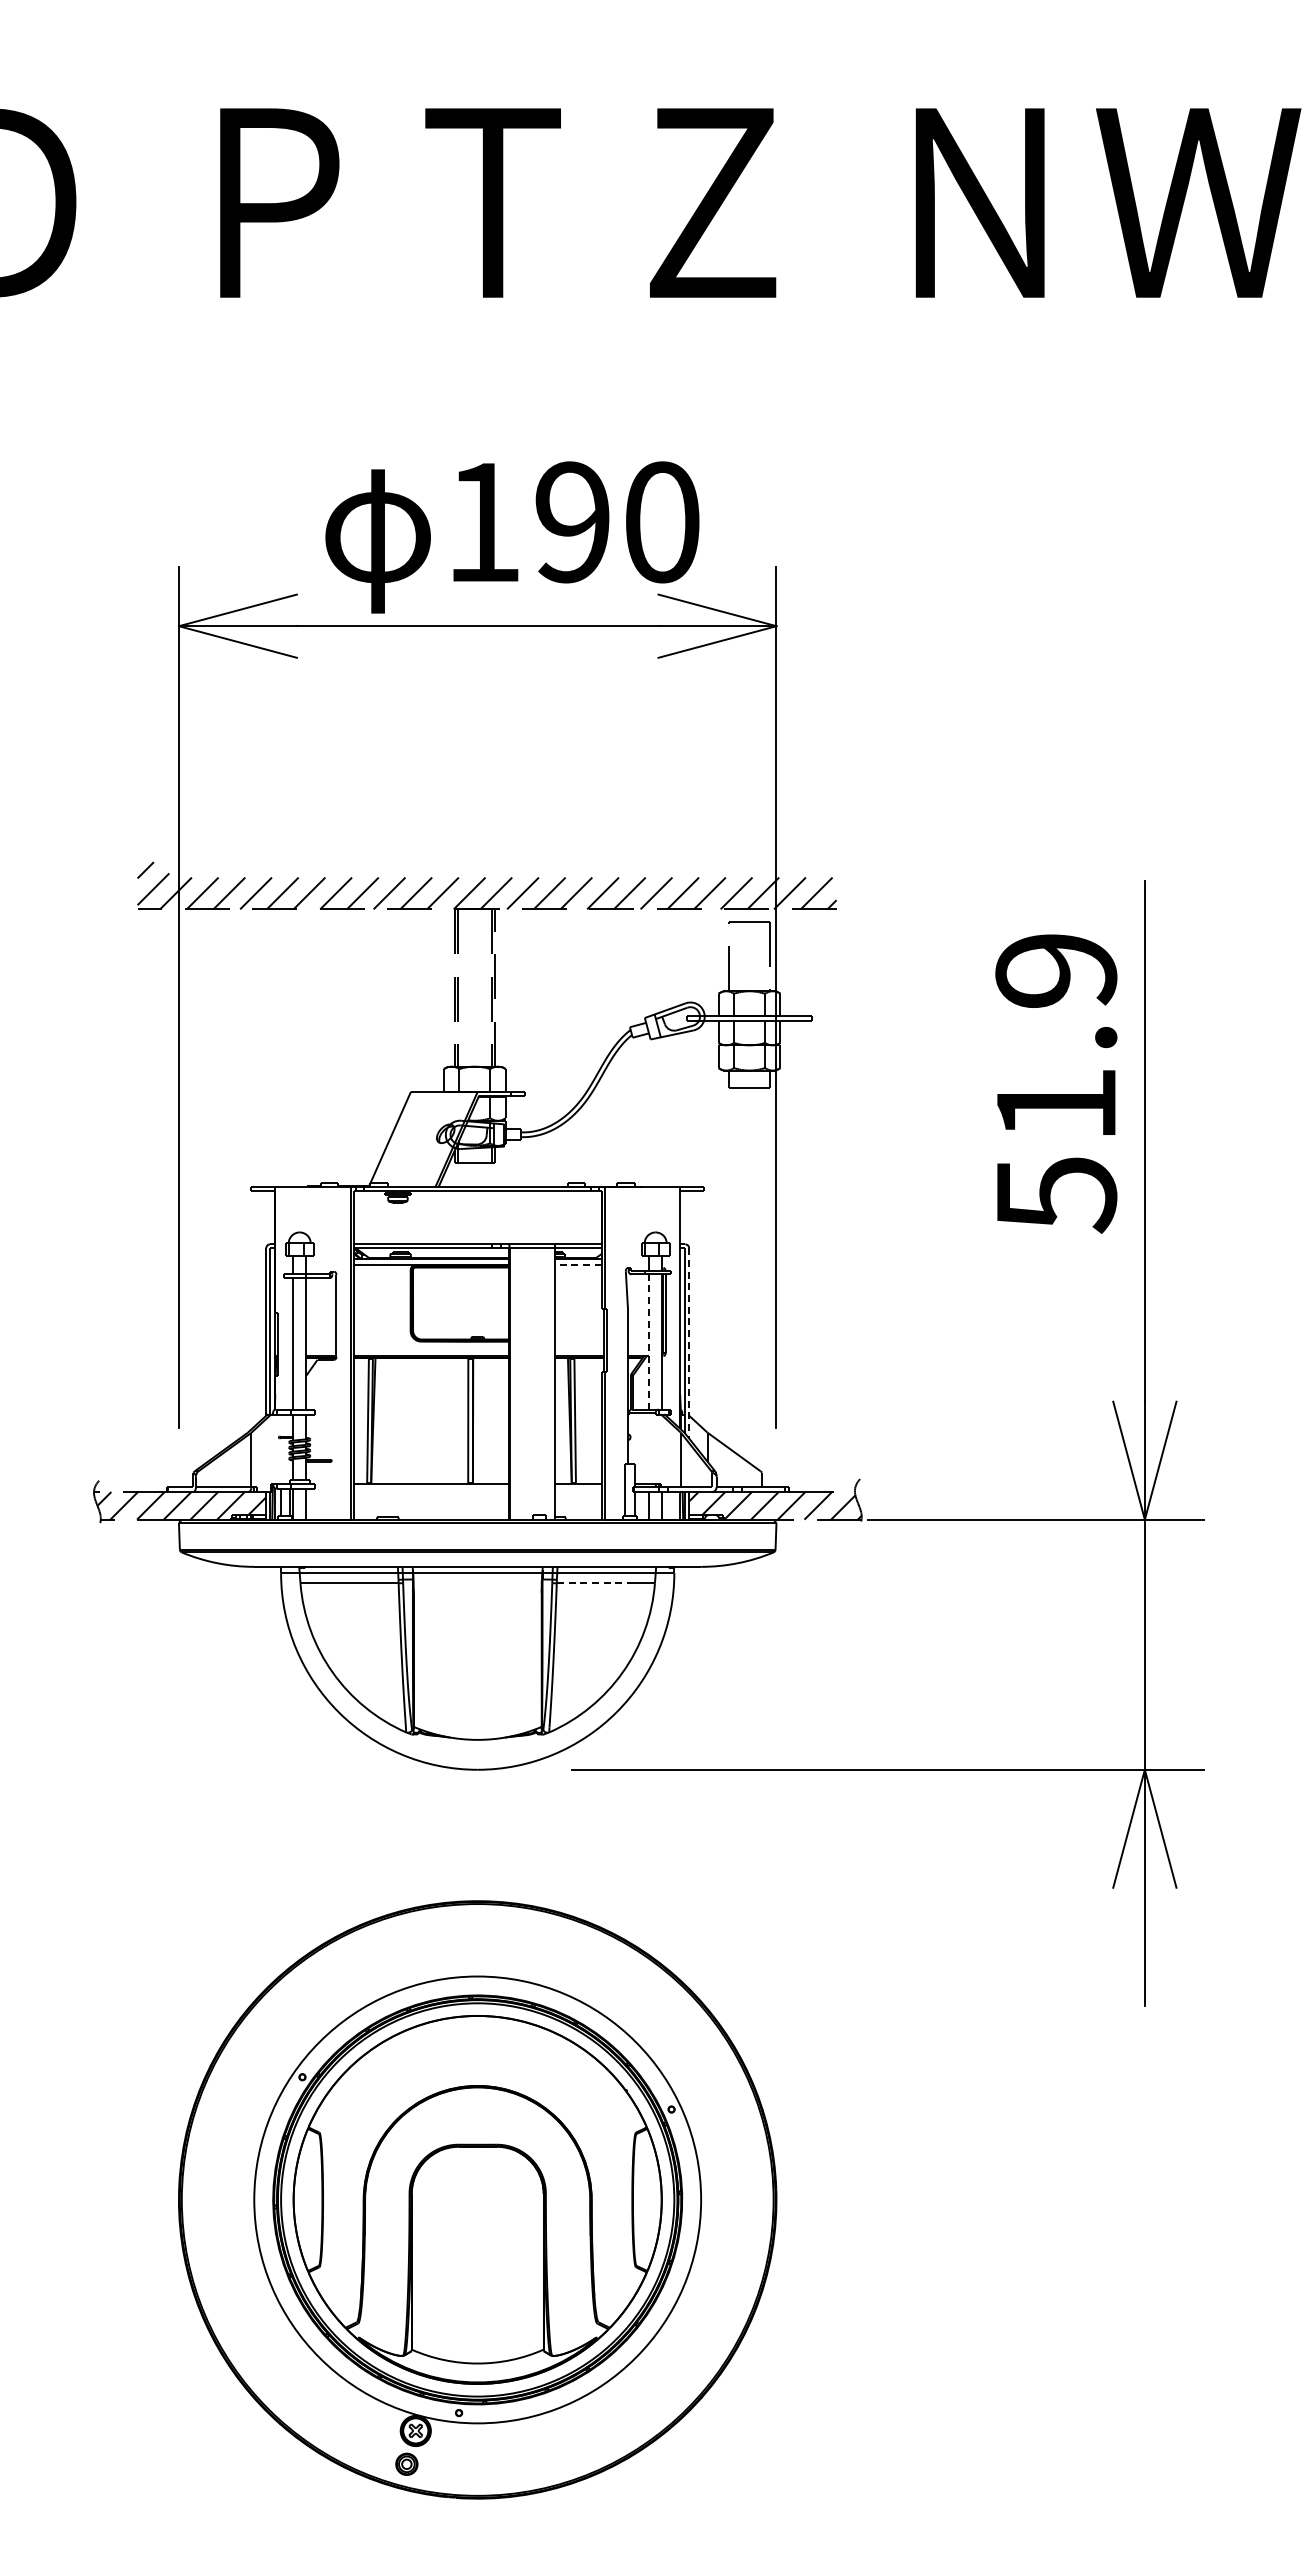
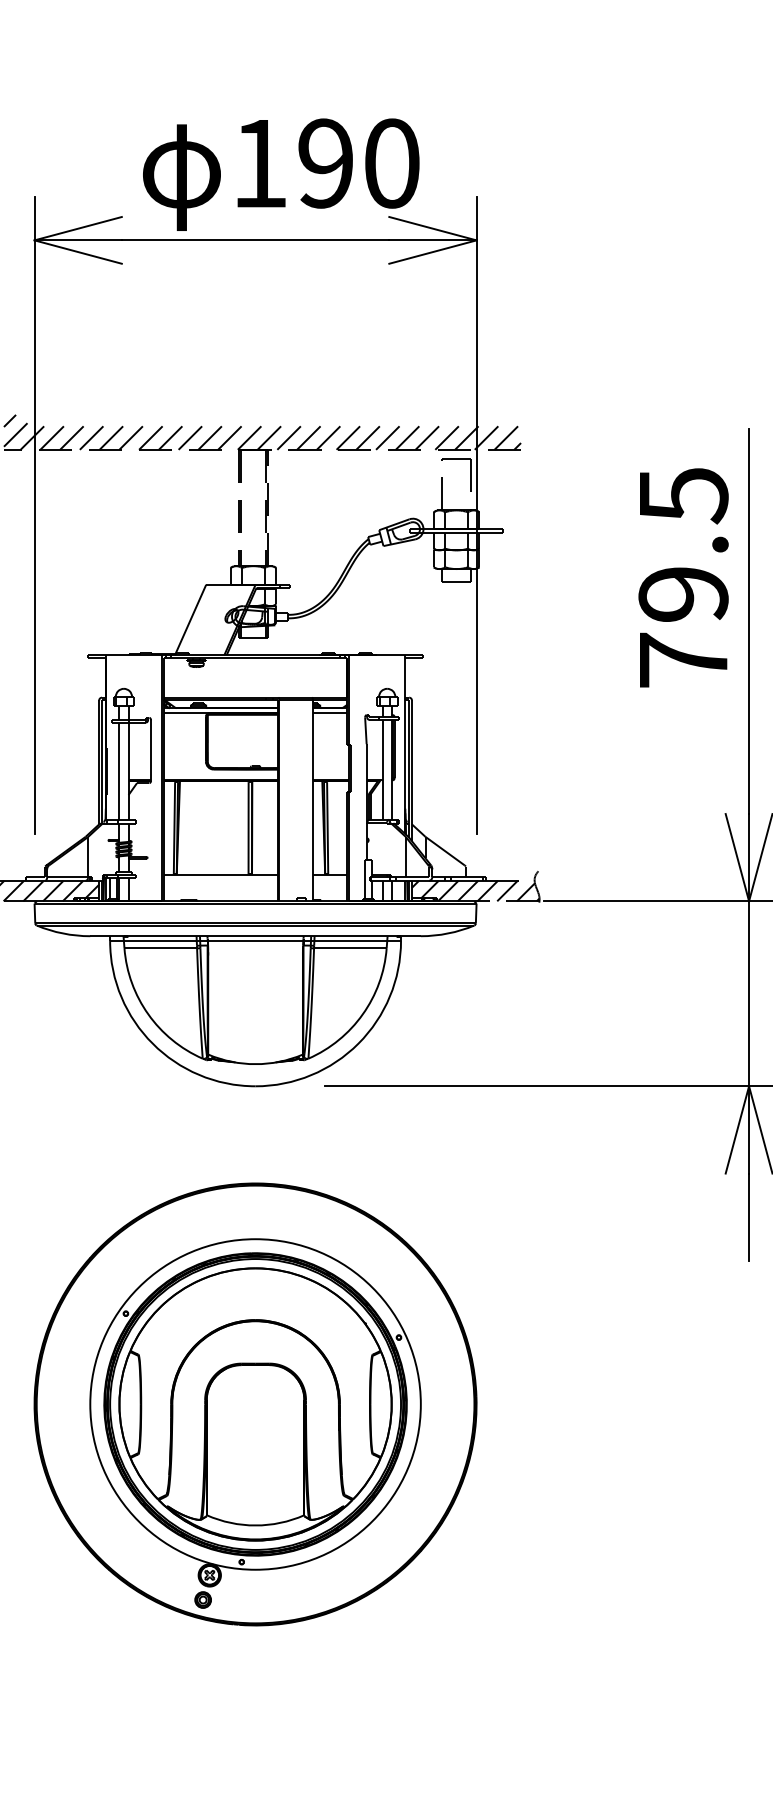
text: (1056, 1083) -> (683, 578), 51.9 -> 79.5
line: (578, 1265) -> (330, 713), dashed -> solid
line: (649, 1341) -> (382, 769), dashed -> solid
line: (689, 1343) -> (412, 770), dashed -> solid
line: (595, 1583) -> (342, 948), dashed -> solid

